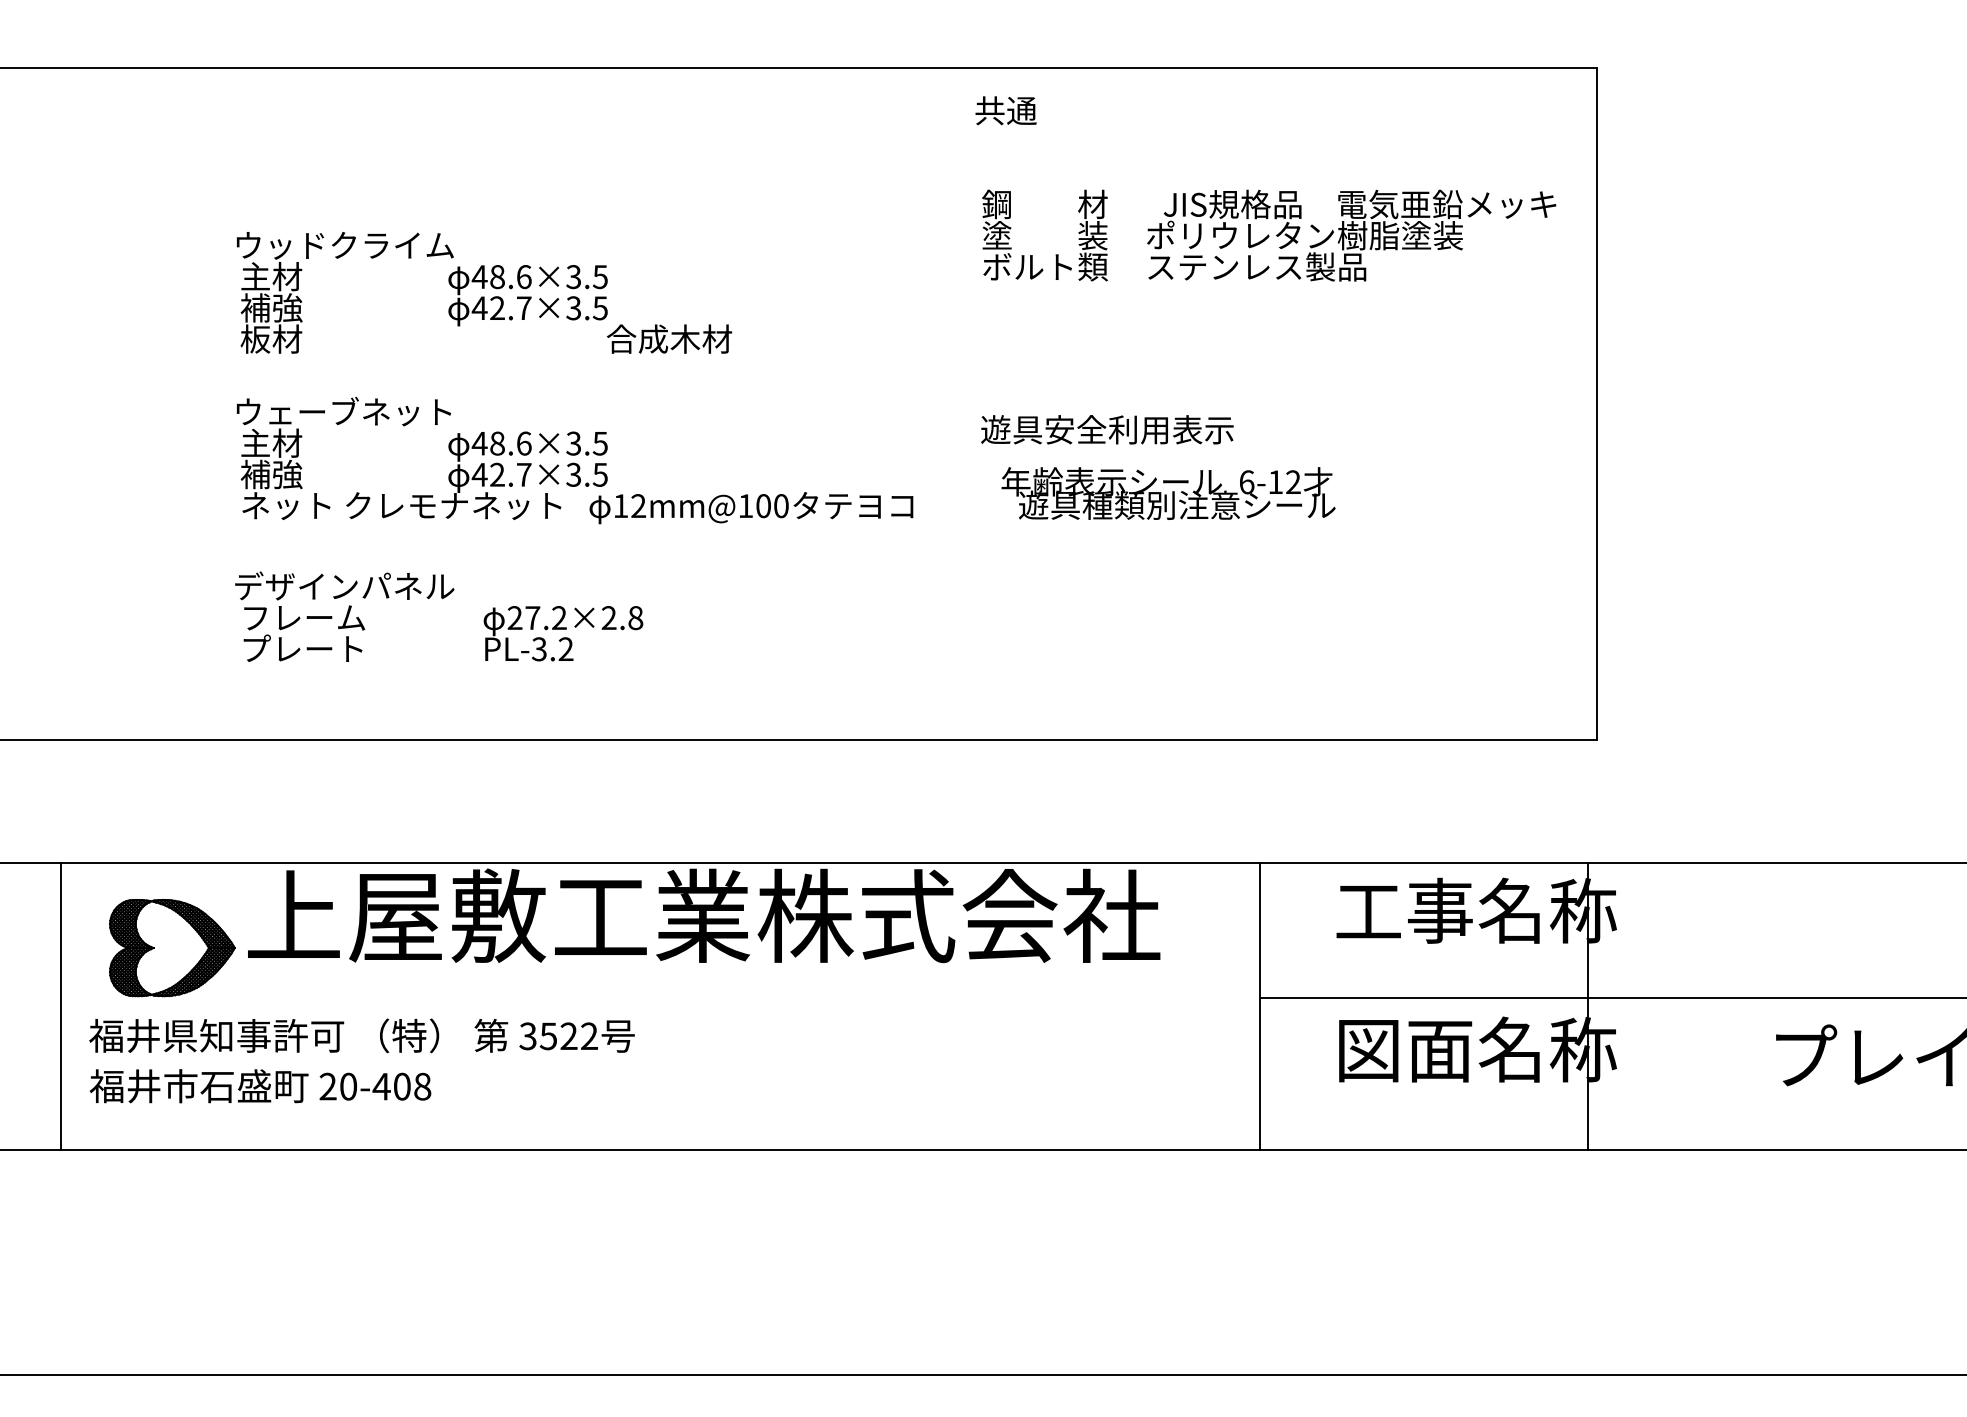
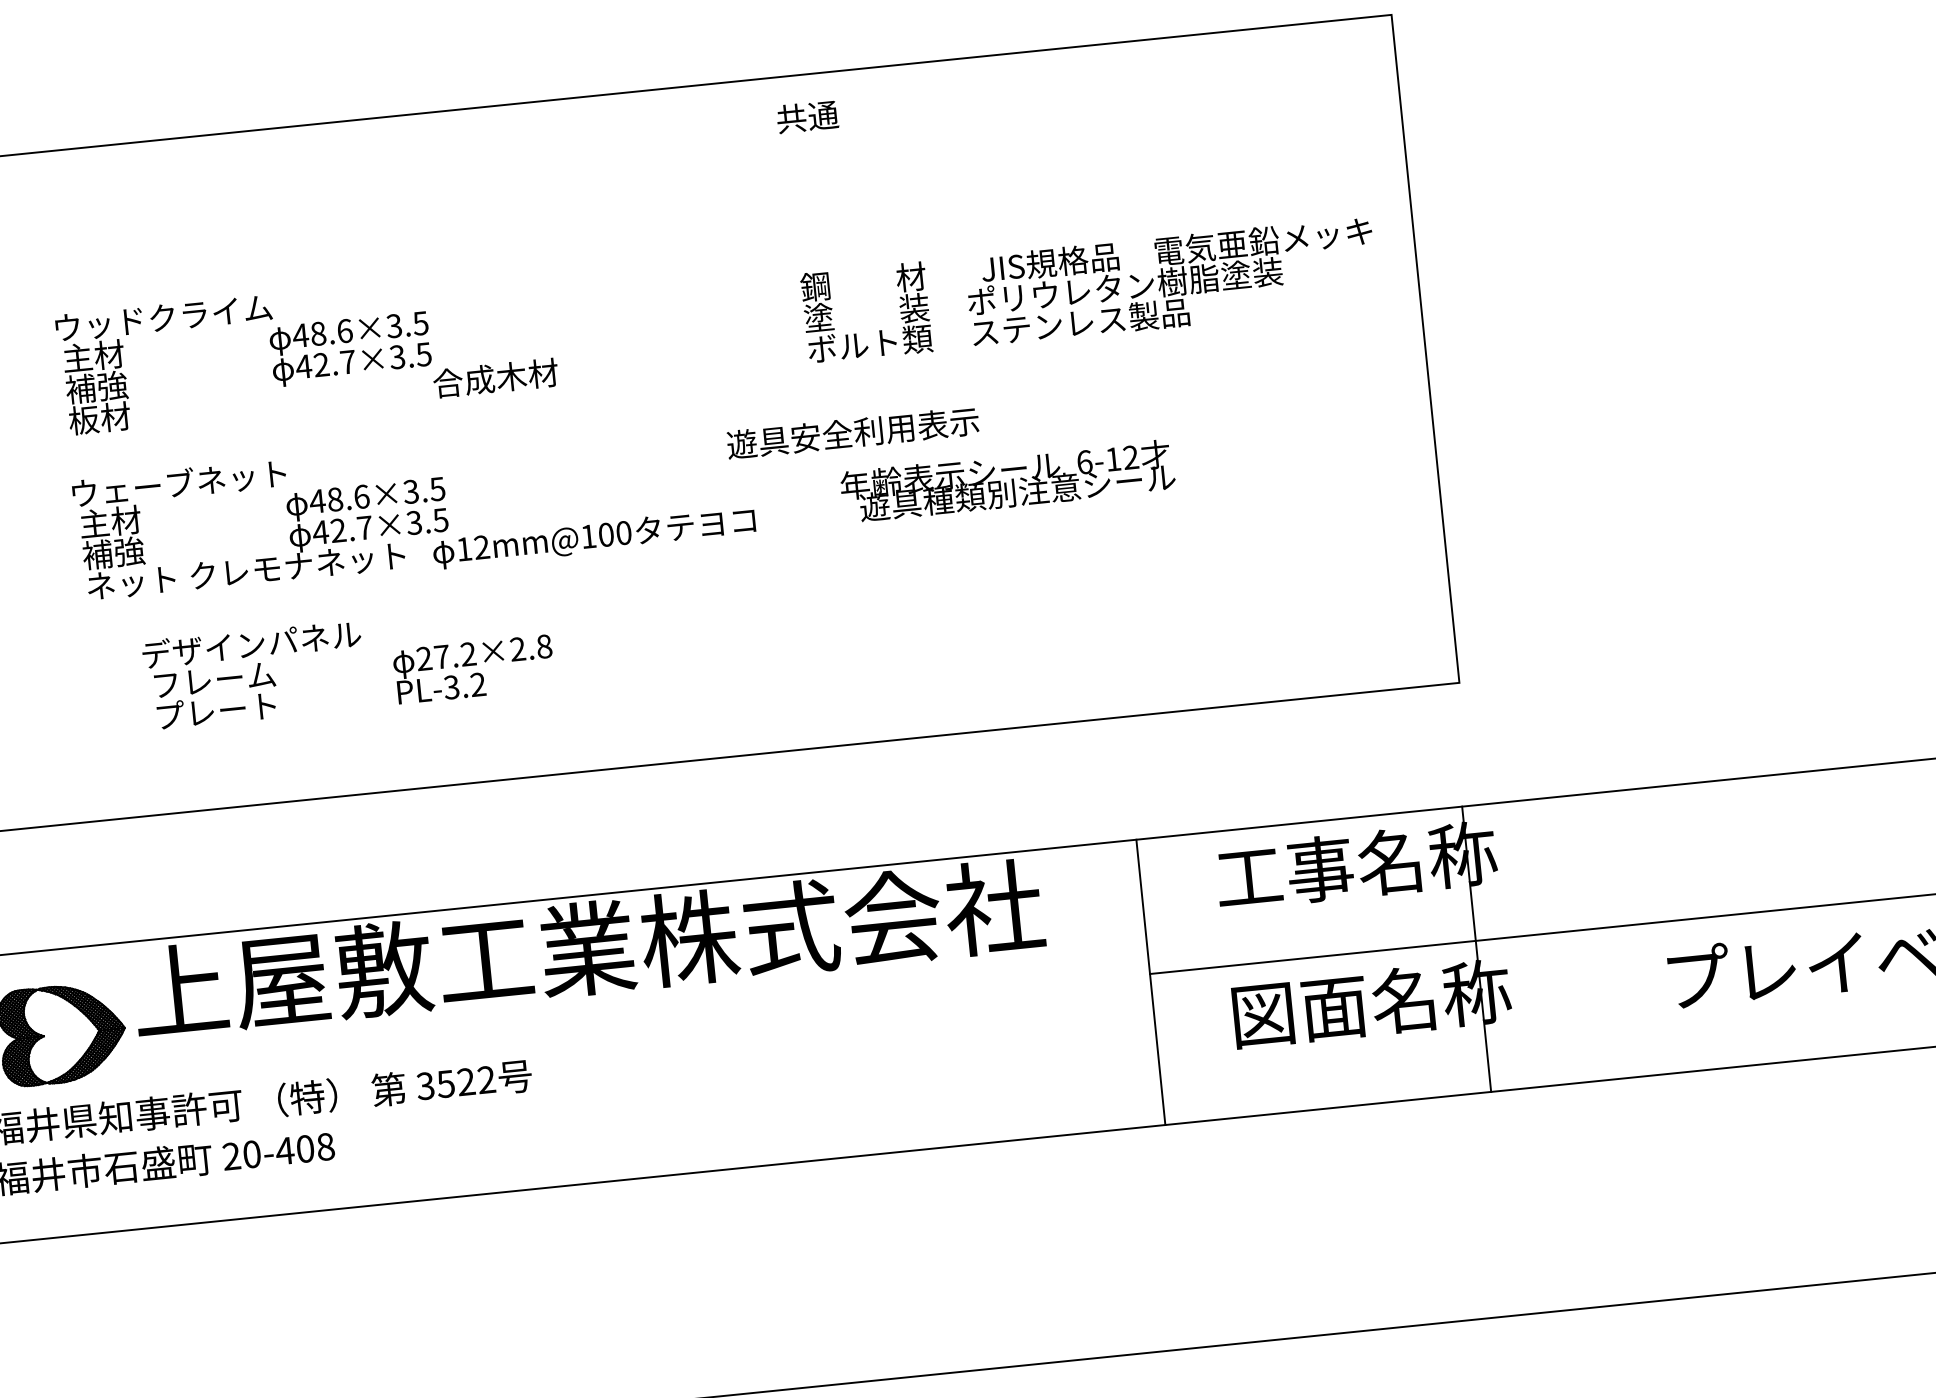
text: (1269, 235) -> (1089, 290), moved
text: (1107, 429) -> (853, 432), moved
text: (439, 616) -> (349, 664), moved

